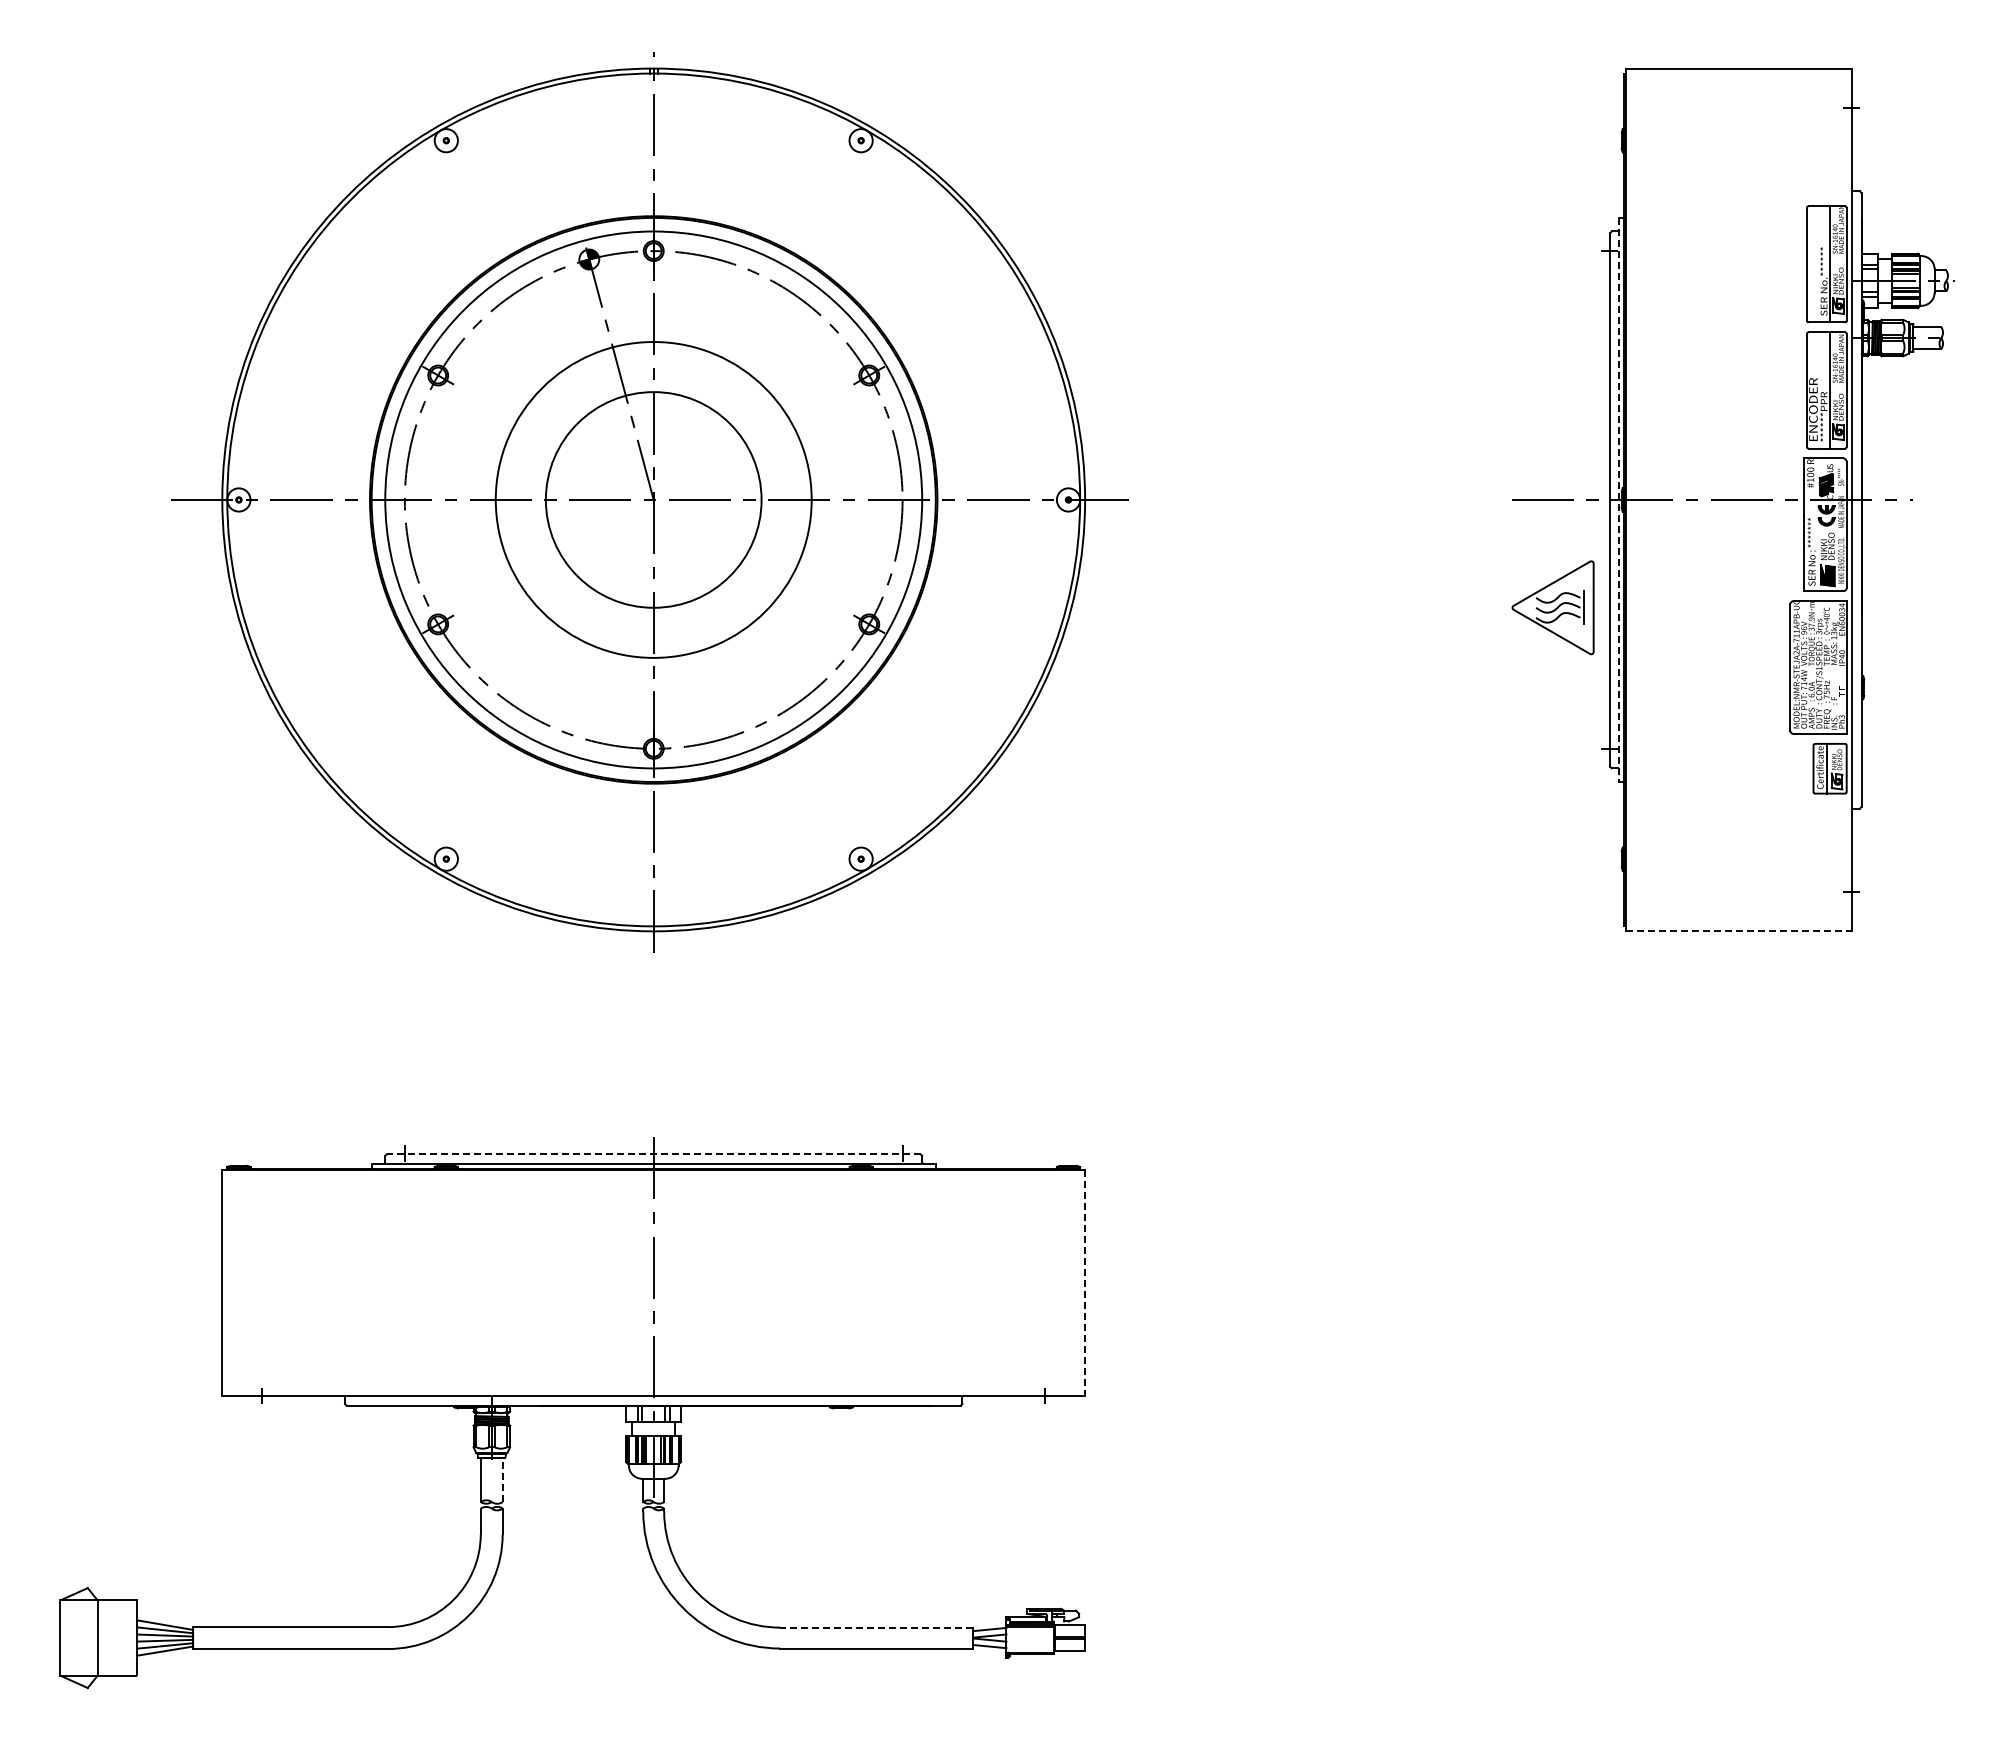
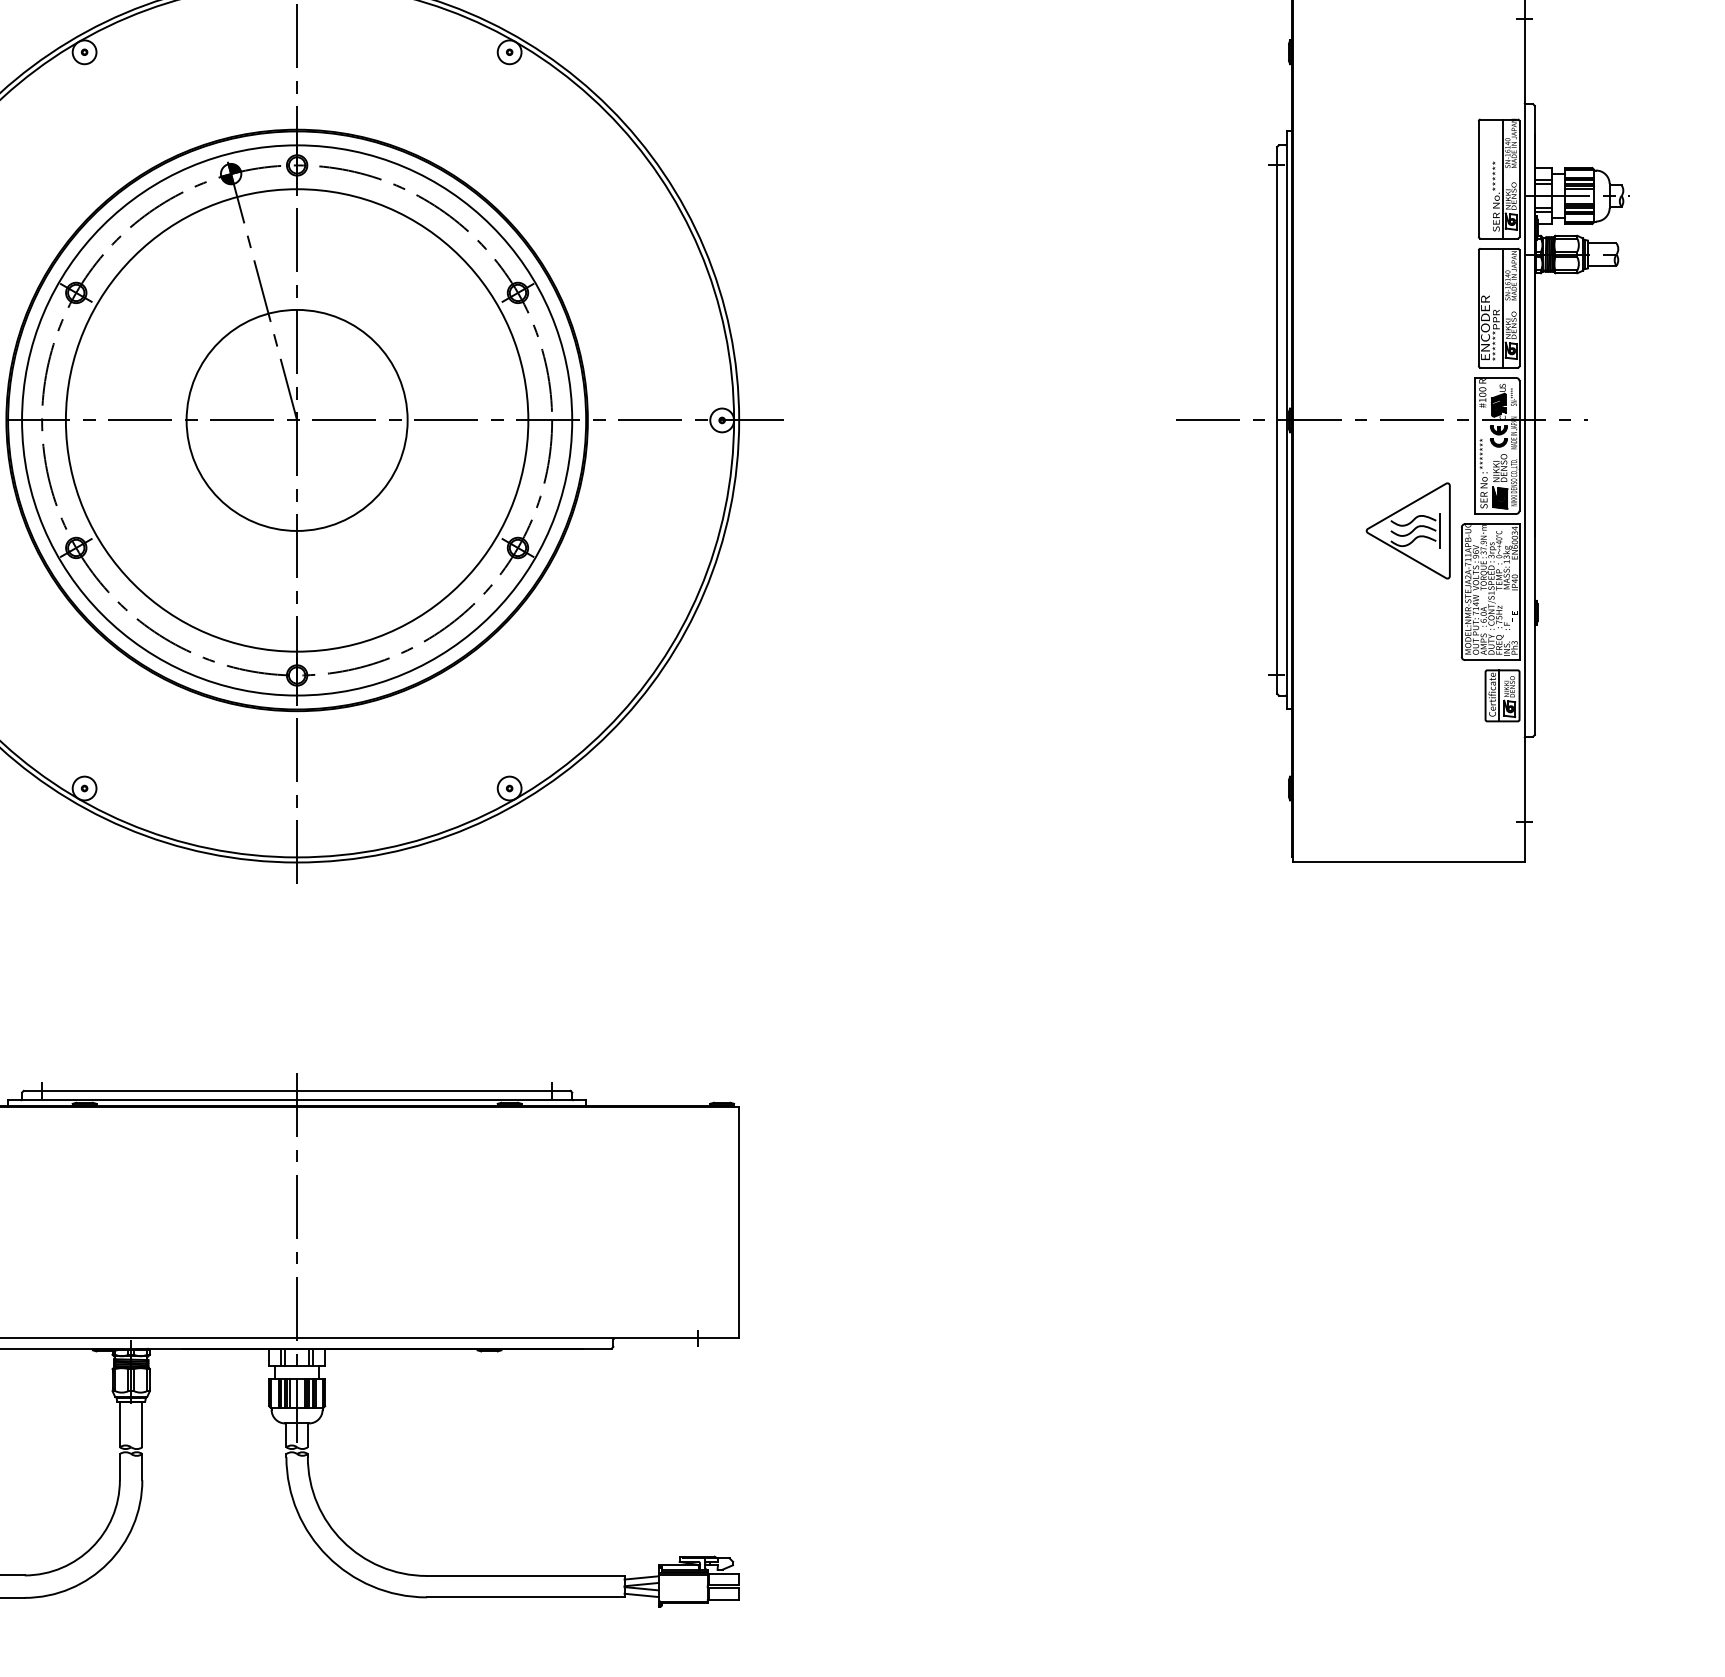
circle: (653, 499) -> (296, 419), size x1.43
line: (1619, 500) -> (1286, 421), dashed -> solid
part: (1552, 607) -> (1407, 530), moved
line: (1738, 931) -> (1408, 862), dashed -> solid
line: (653, 1154) -> (296, 1091), dashed -> solid
line: (1085, 1283) -> (739, 1223), dashed -> solid
line: (502, 1479) -> (142, 1424), dashed -> solid
line: (876, 1627) -> (525, 1575), dashed -> solid

